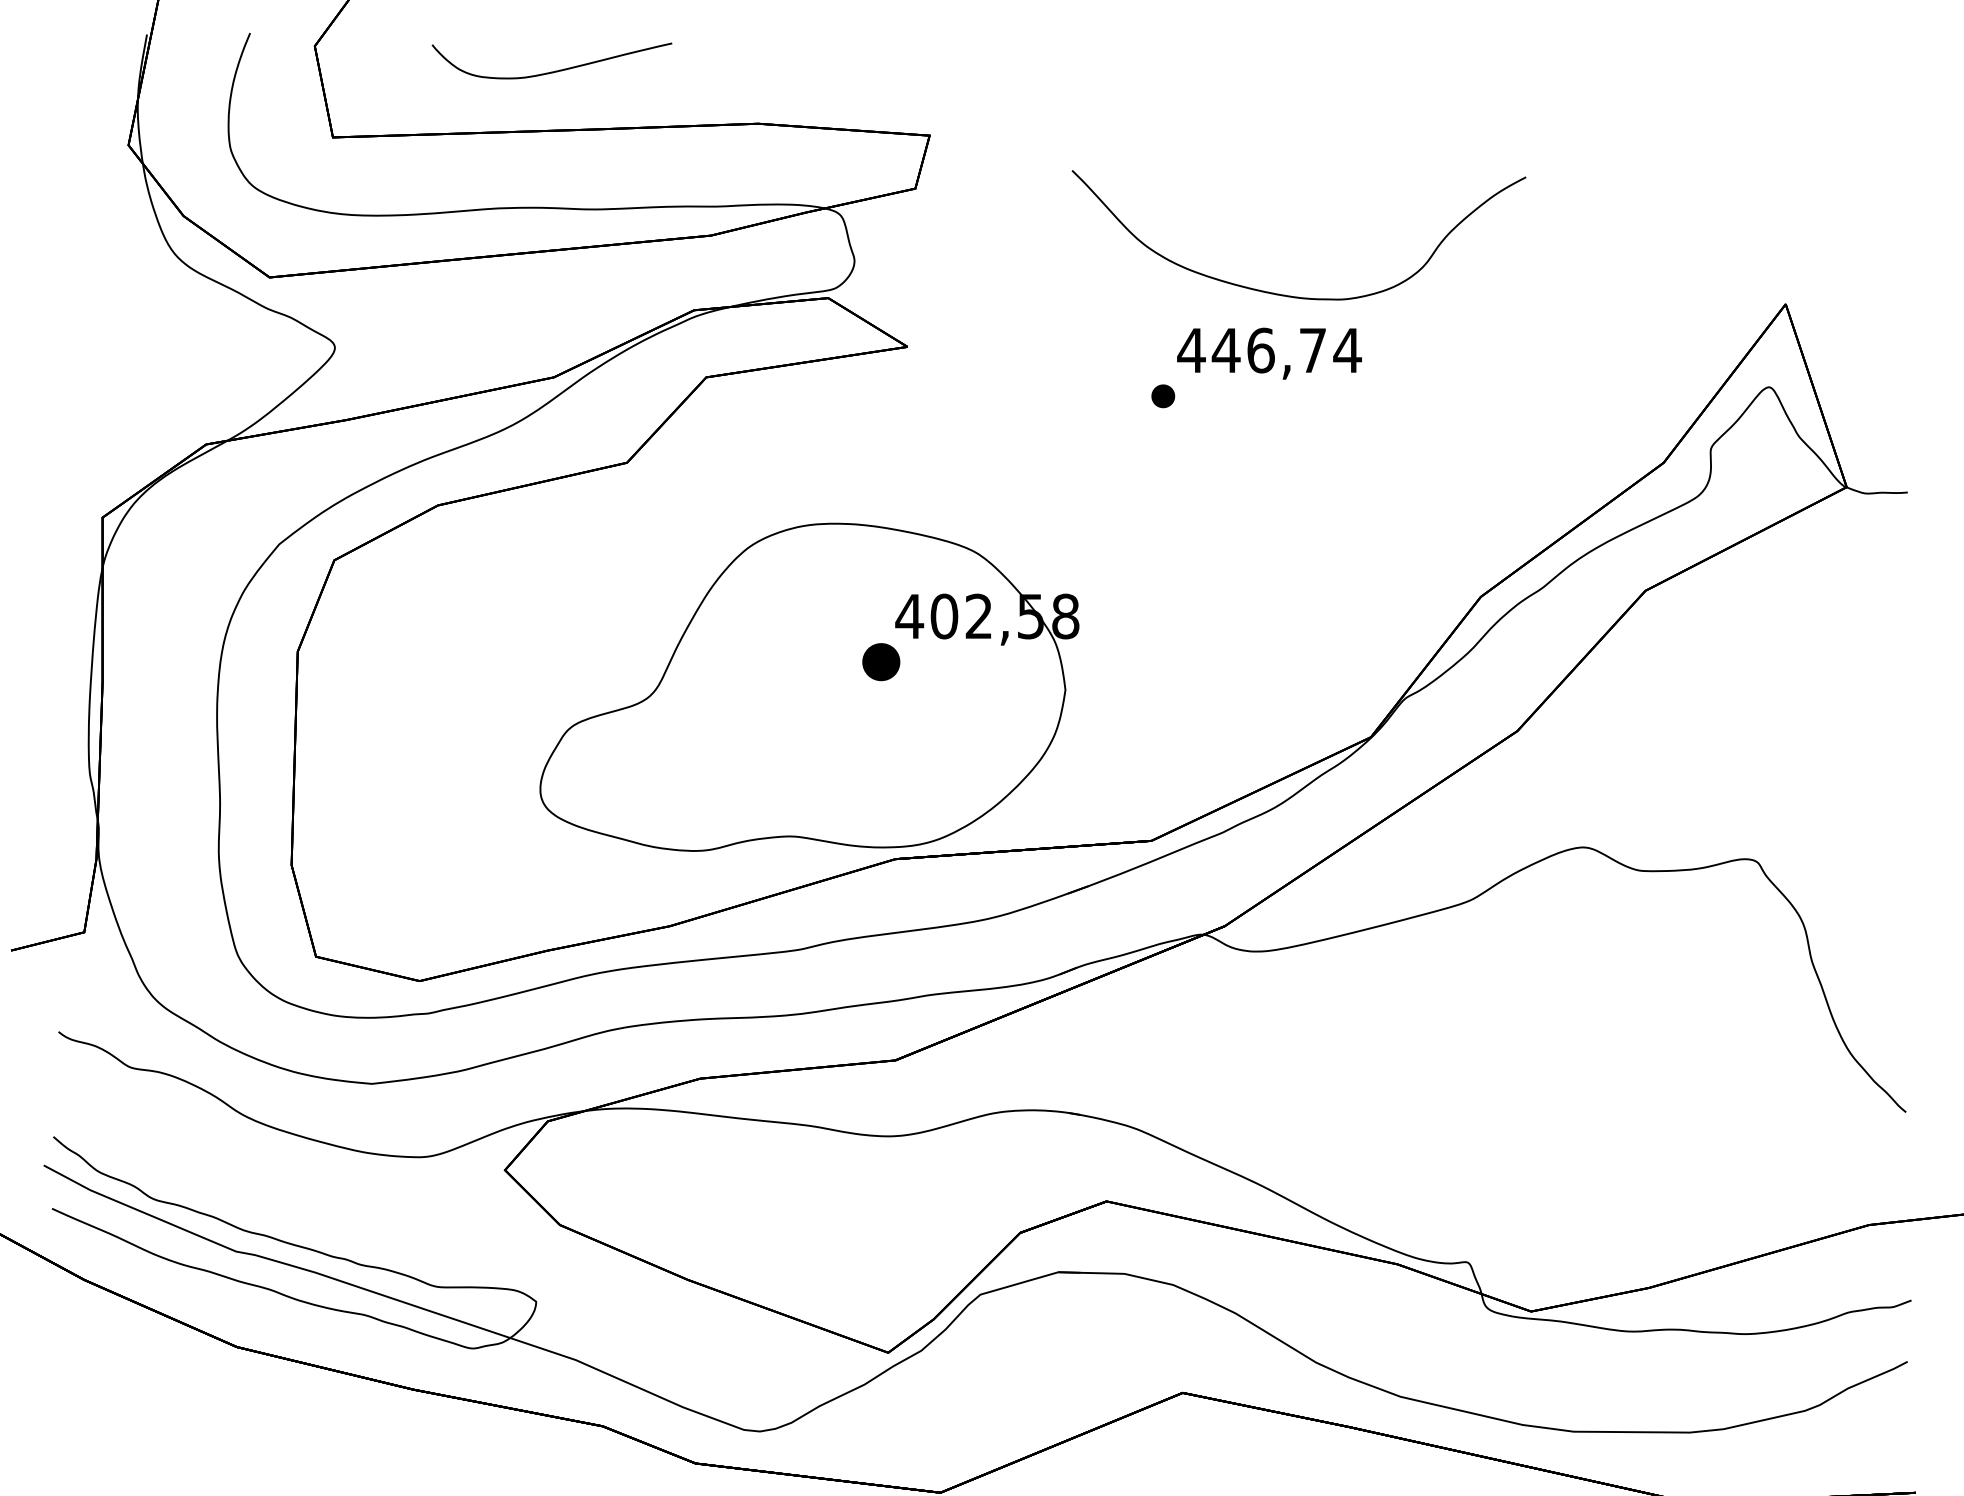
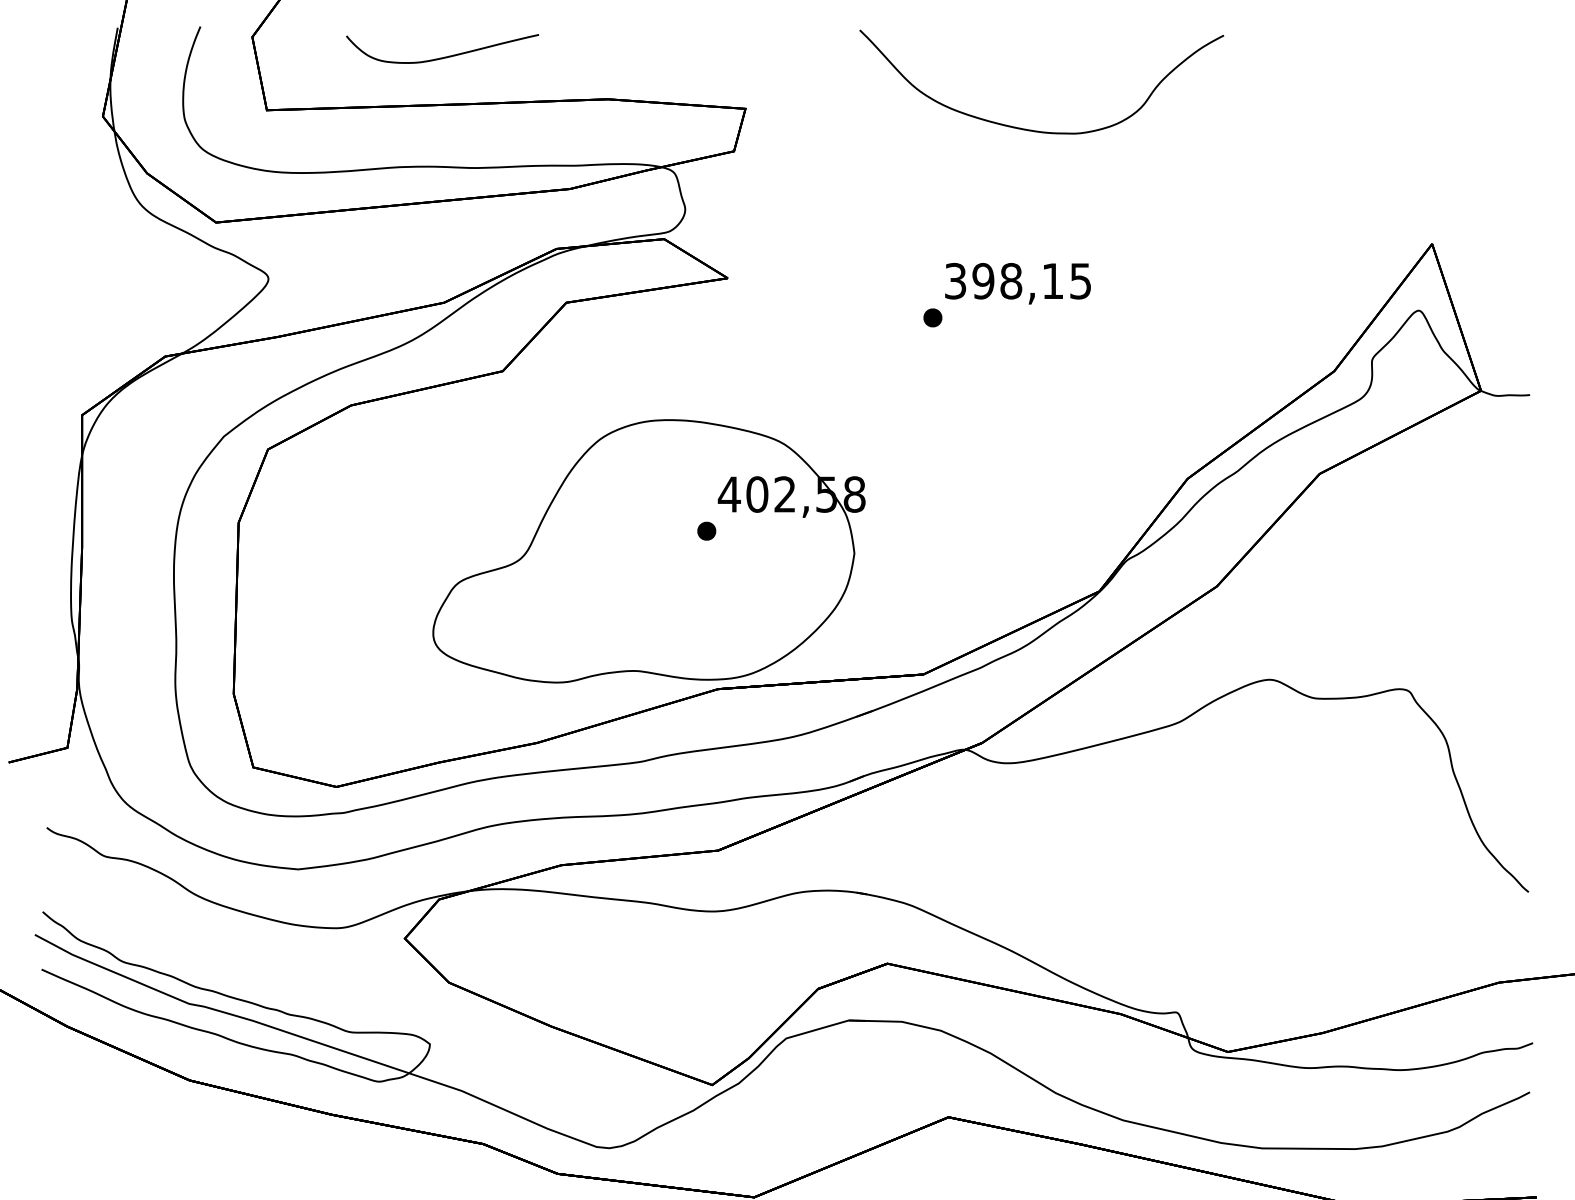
part: (1291, 295) -> (1035, 130), moved
text: (1269, 350) -> (1018, 281), 446,74 -> 398,15
part: (881, 662) -> (706, 531), size x0.62

